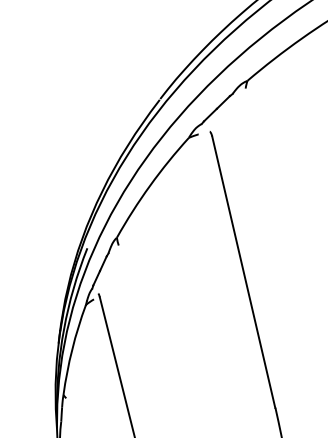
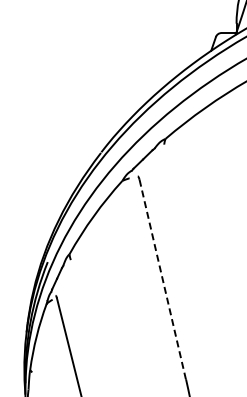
line: (243, 273) -> (162, 280), solid -> dashed

